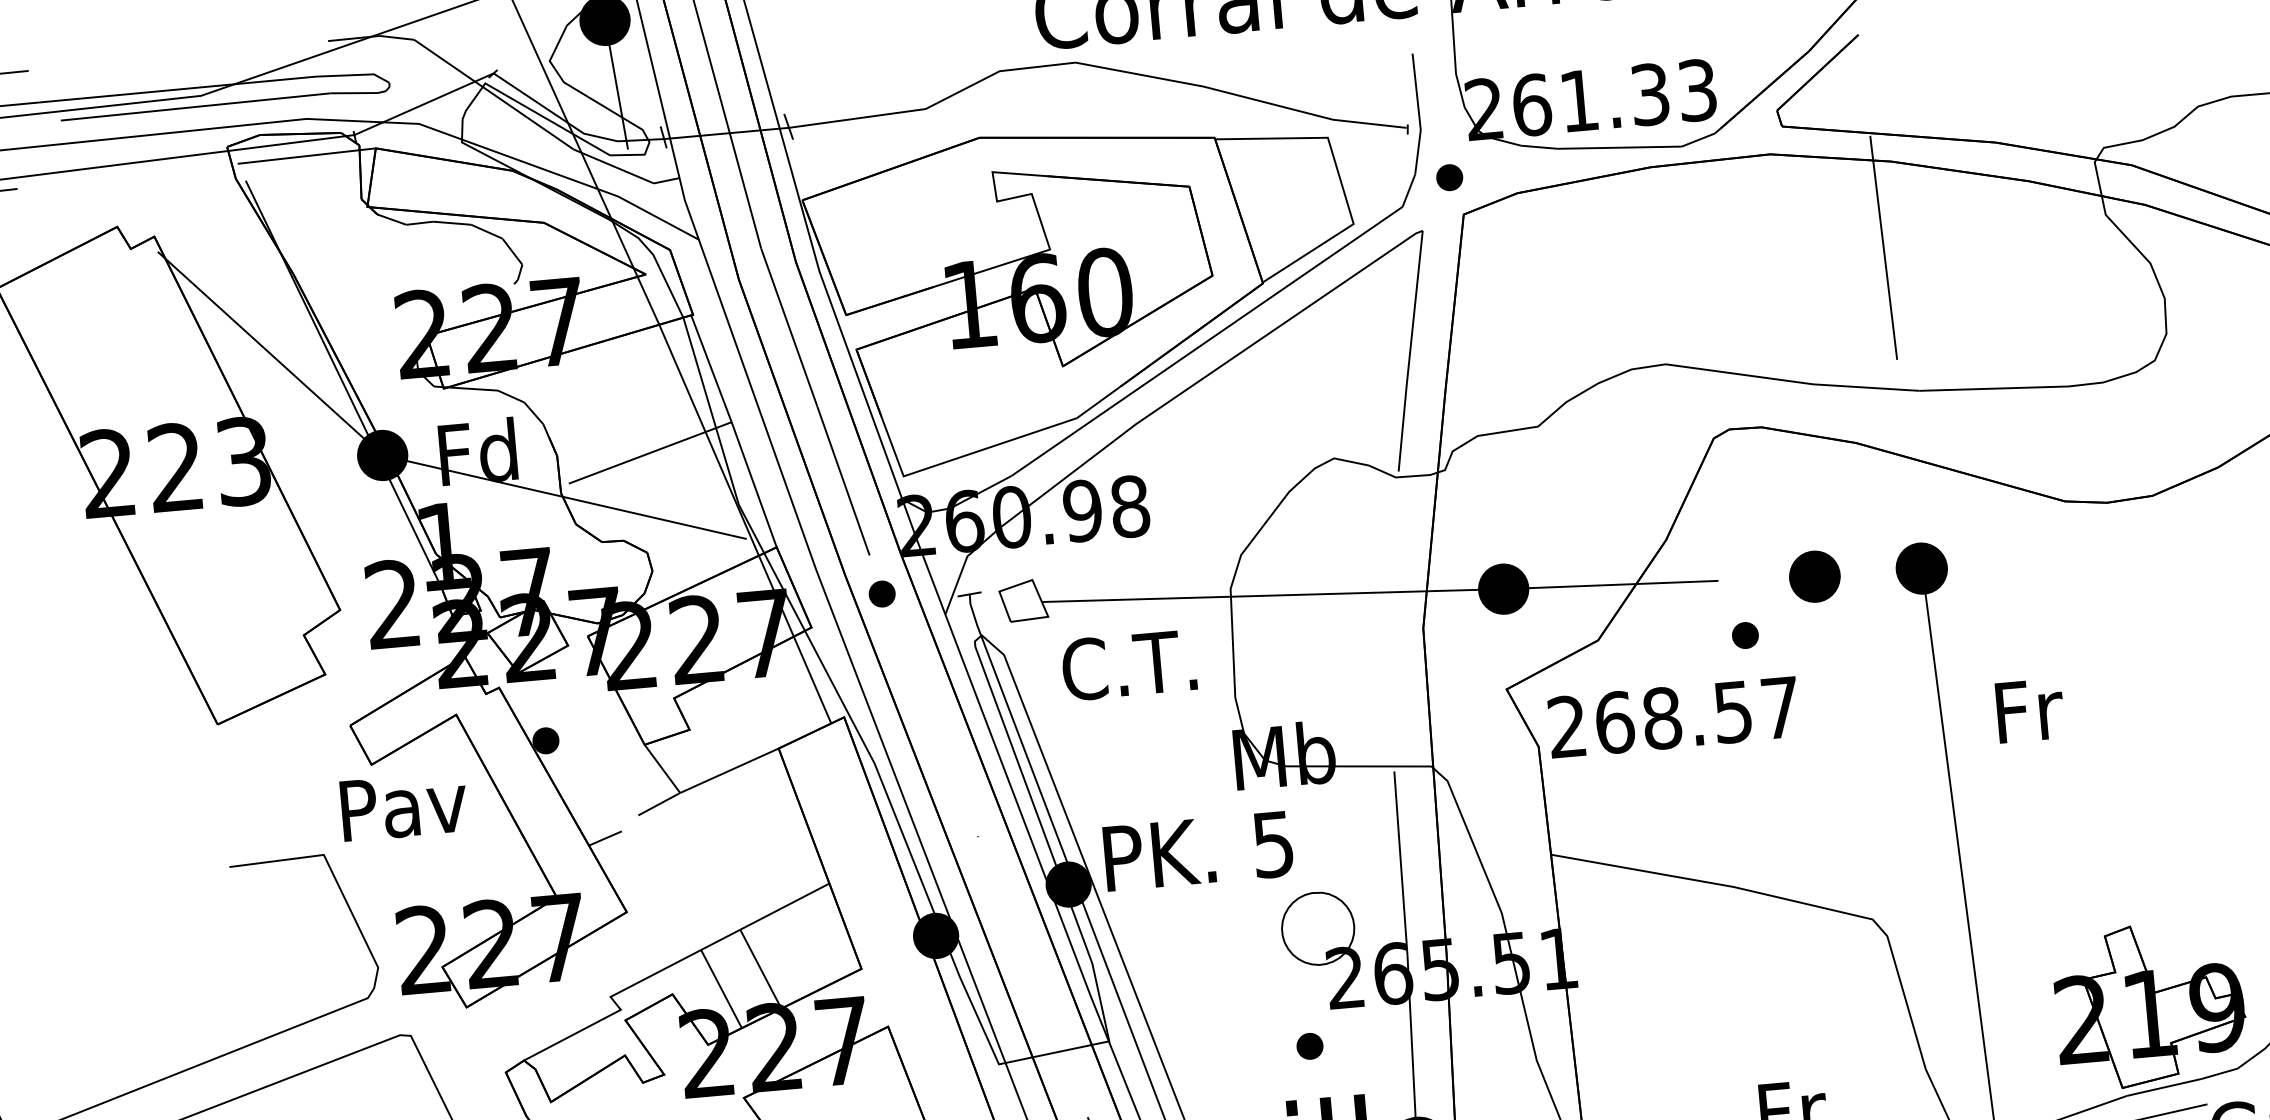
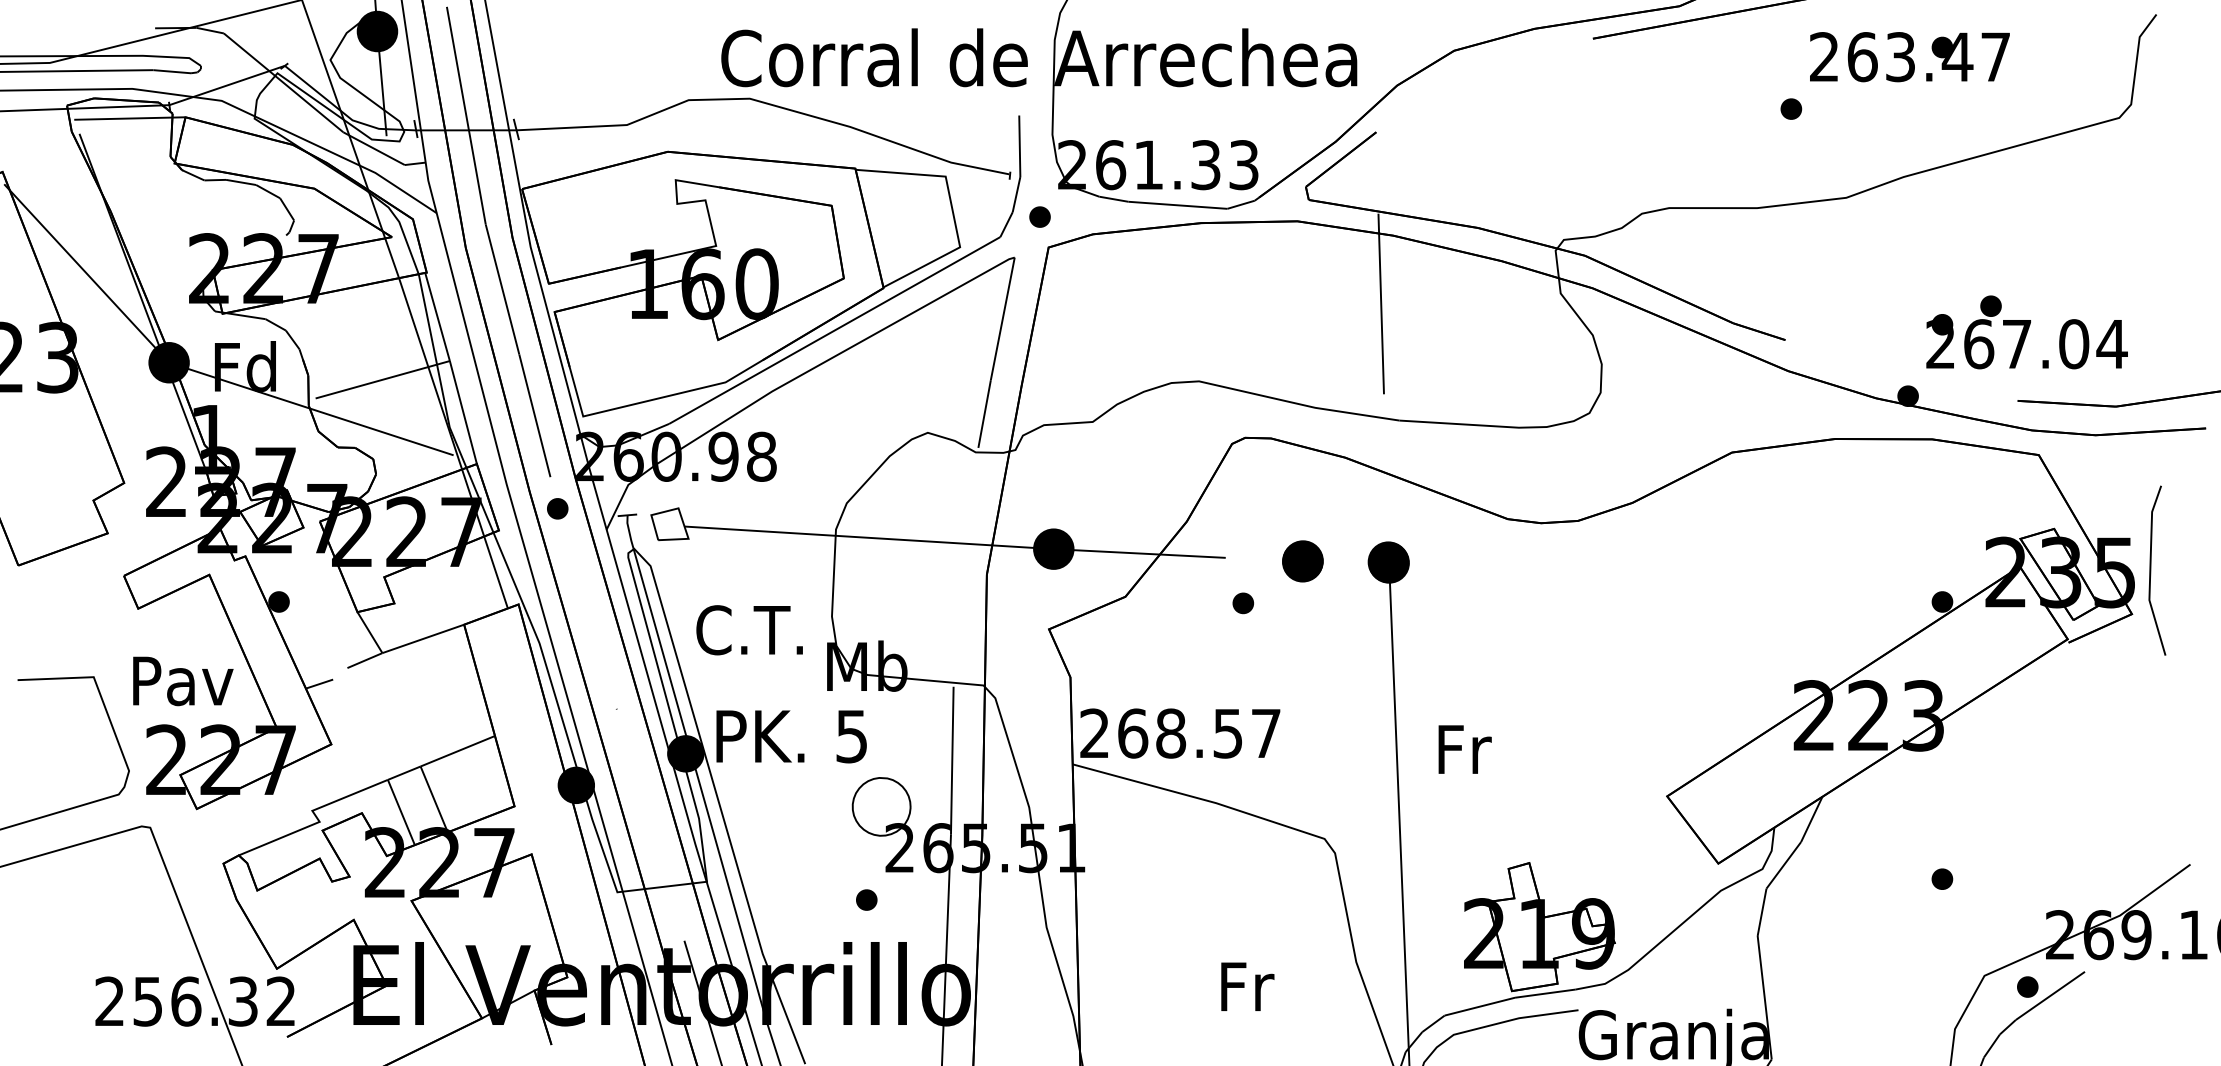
text: (1129, 665) -> (749, 630), moved
text: (2029, 710) -> (1464, 749), moved
text: (1673, 717) -> (1180, 733), moved
text: (404, 806) -> (183, 681), moved

